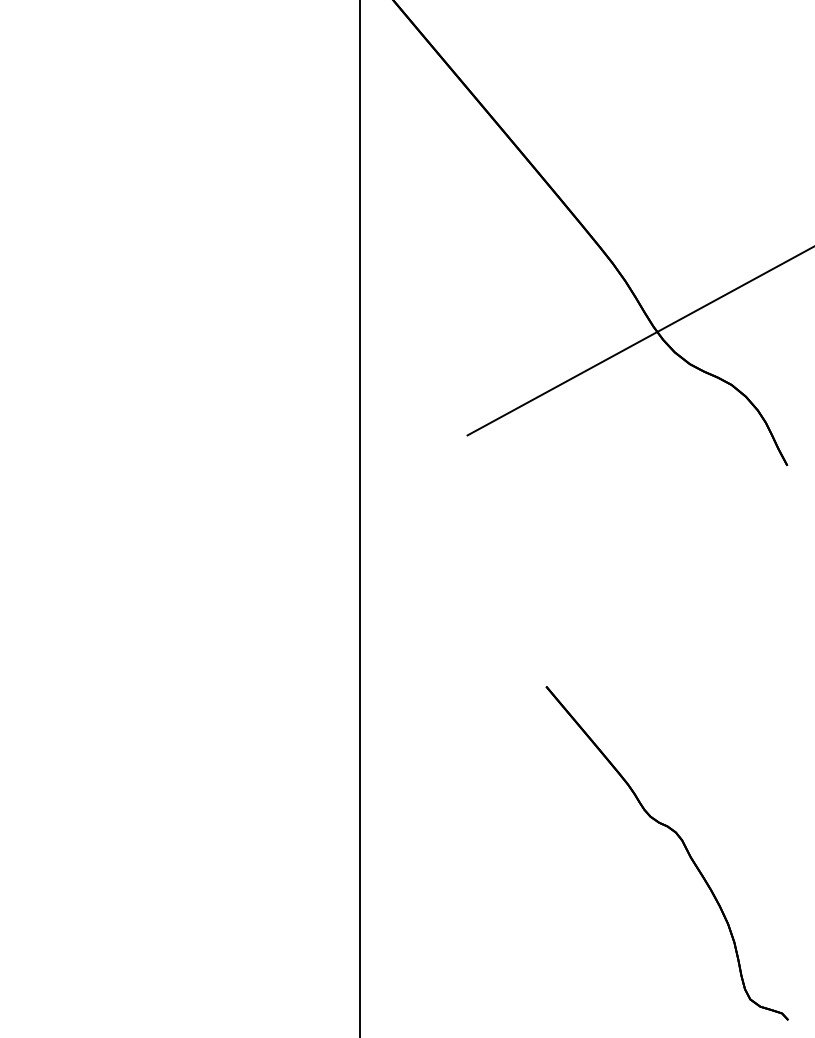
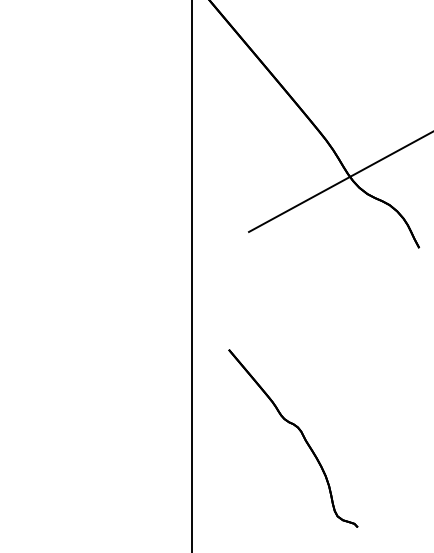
part: (682, 845) -> (301, 434), moved

